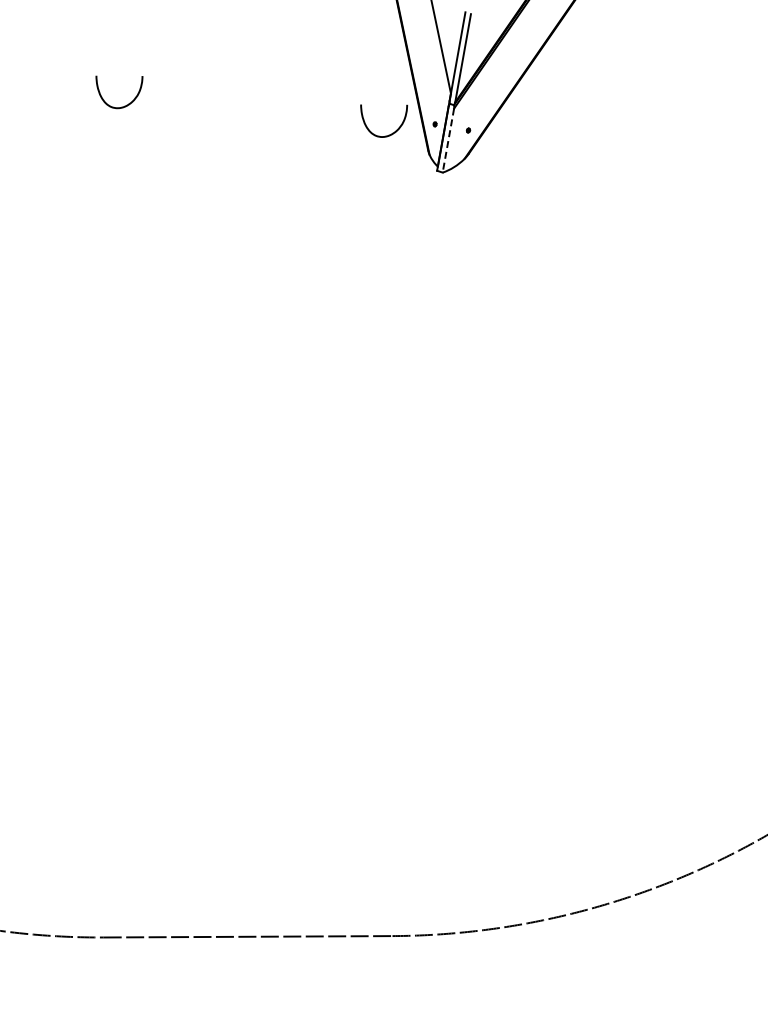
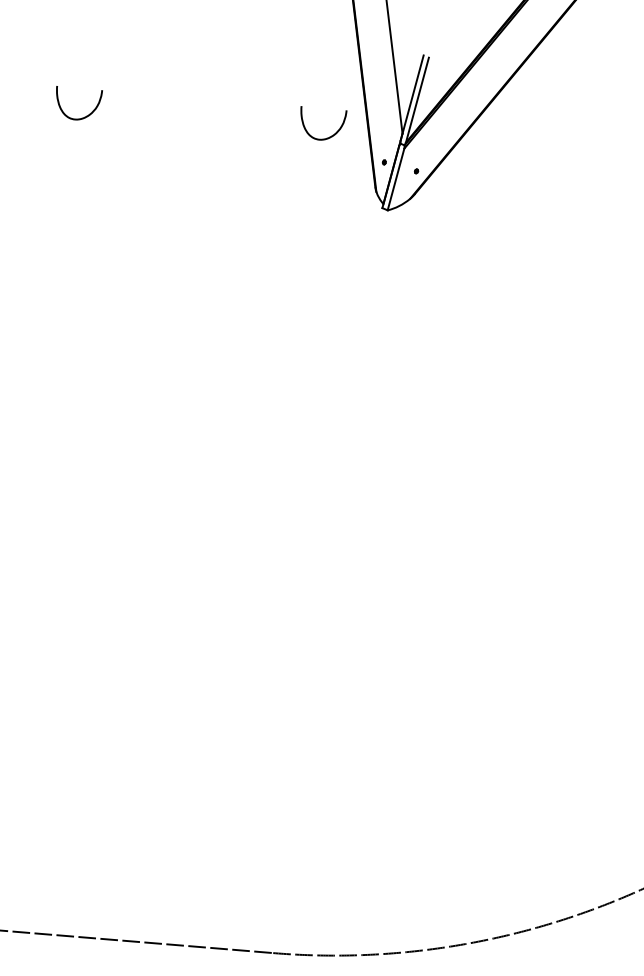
curve: (392, 132) -> (329, 136), moved
line: (448, 140) -> (396, 179), dashed -> solid

